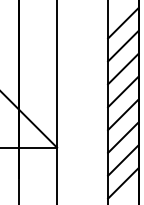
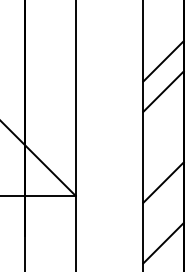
line: (123, 22) -> (163, 30), removed
line: (123, 91) -> (163, 121), removed
line: (123, 114) -> (163, 152), removed
line: (123, 160) -> (163, 212), removed

